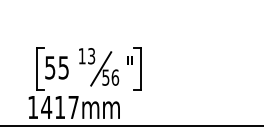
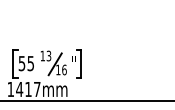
text: (106, 76) -> (58, 69), 56 -> 16

